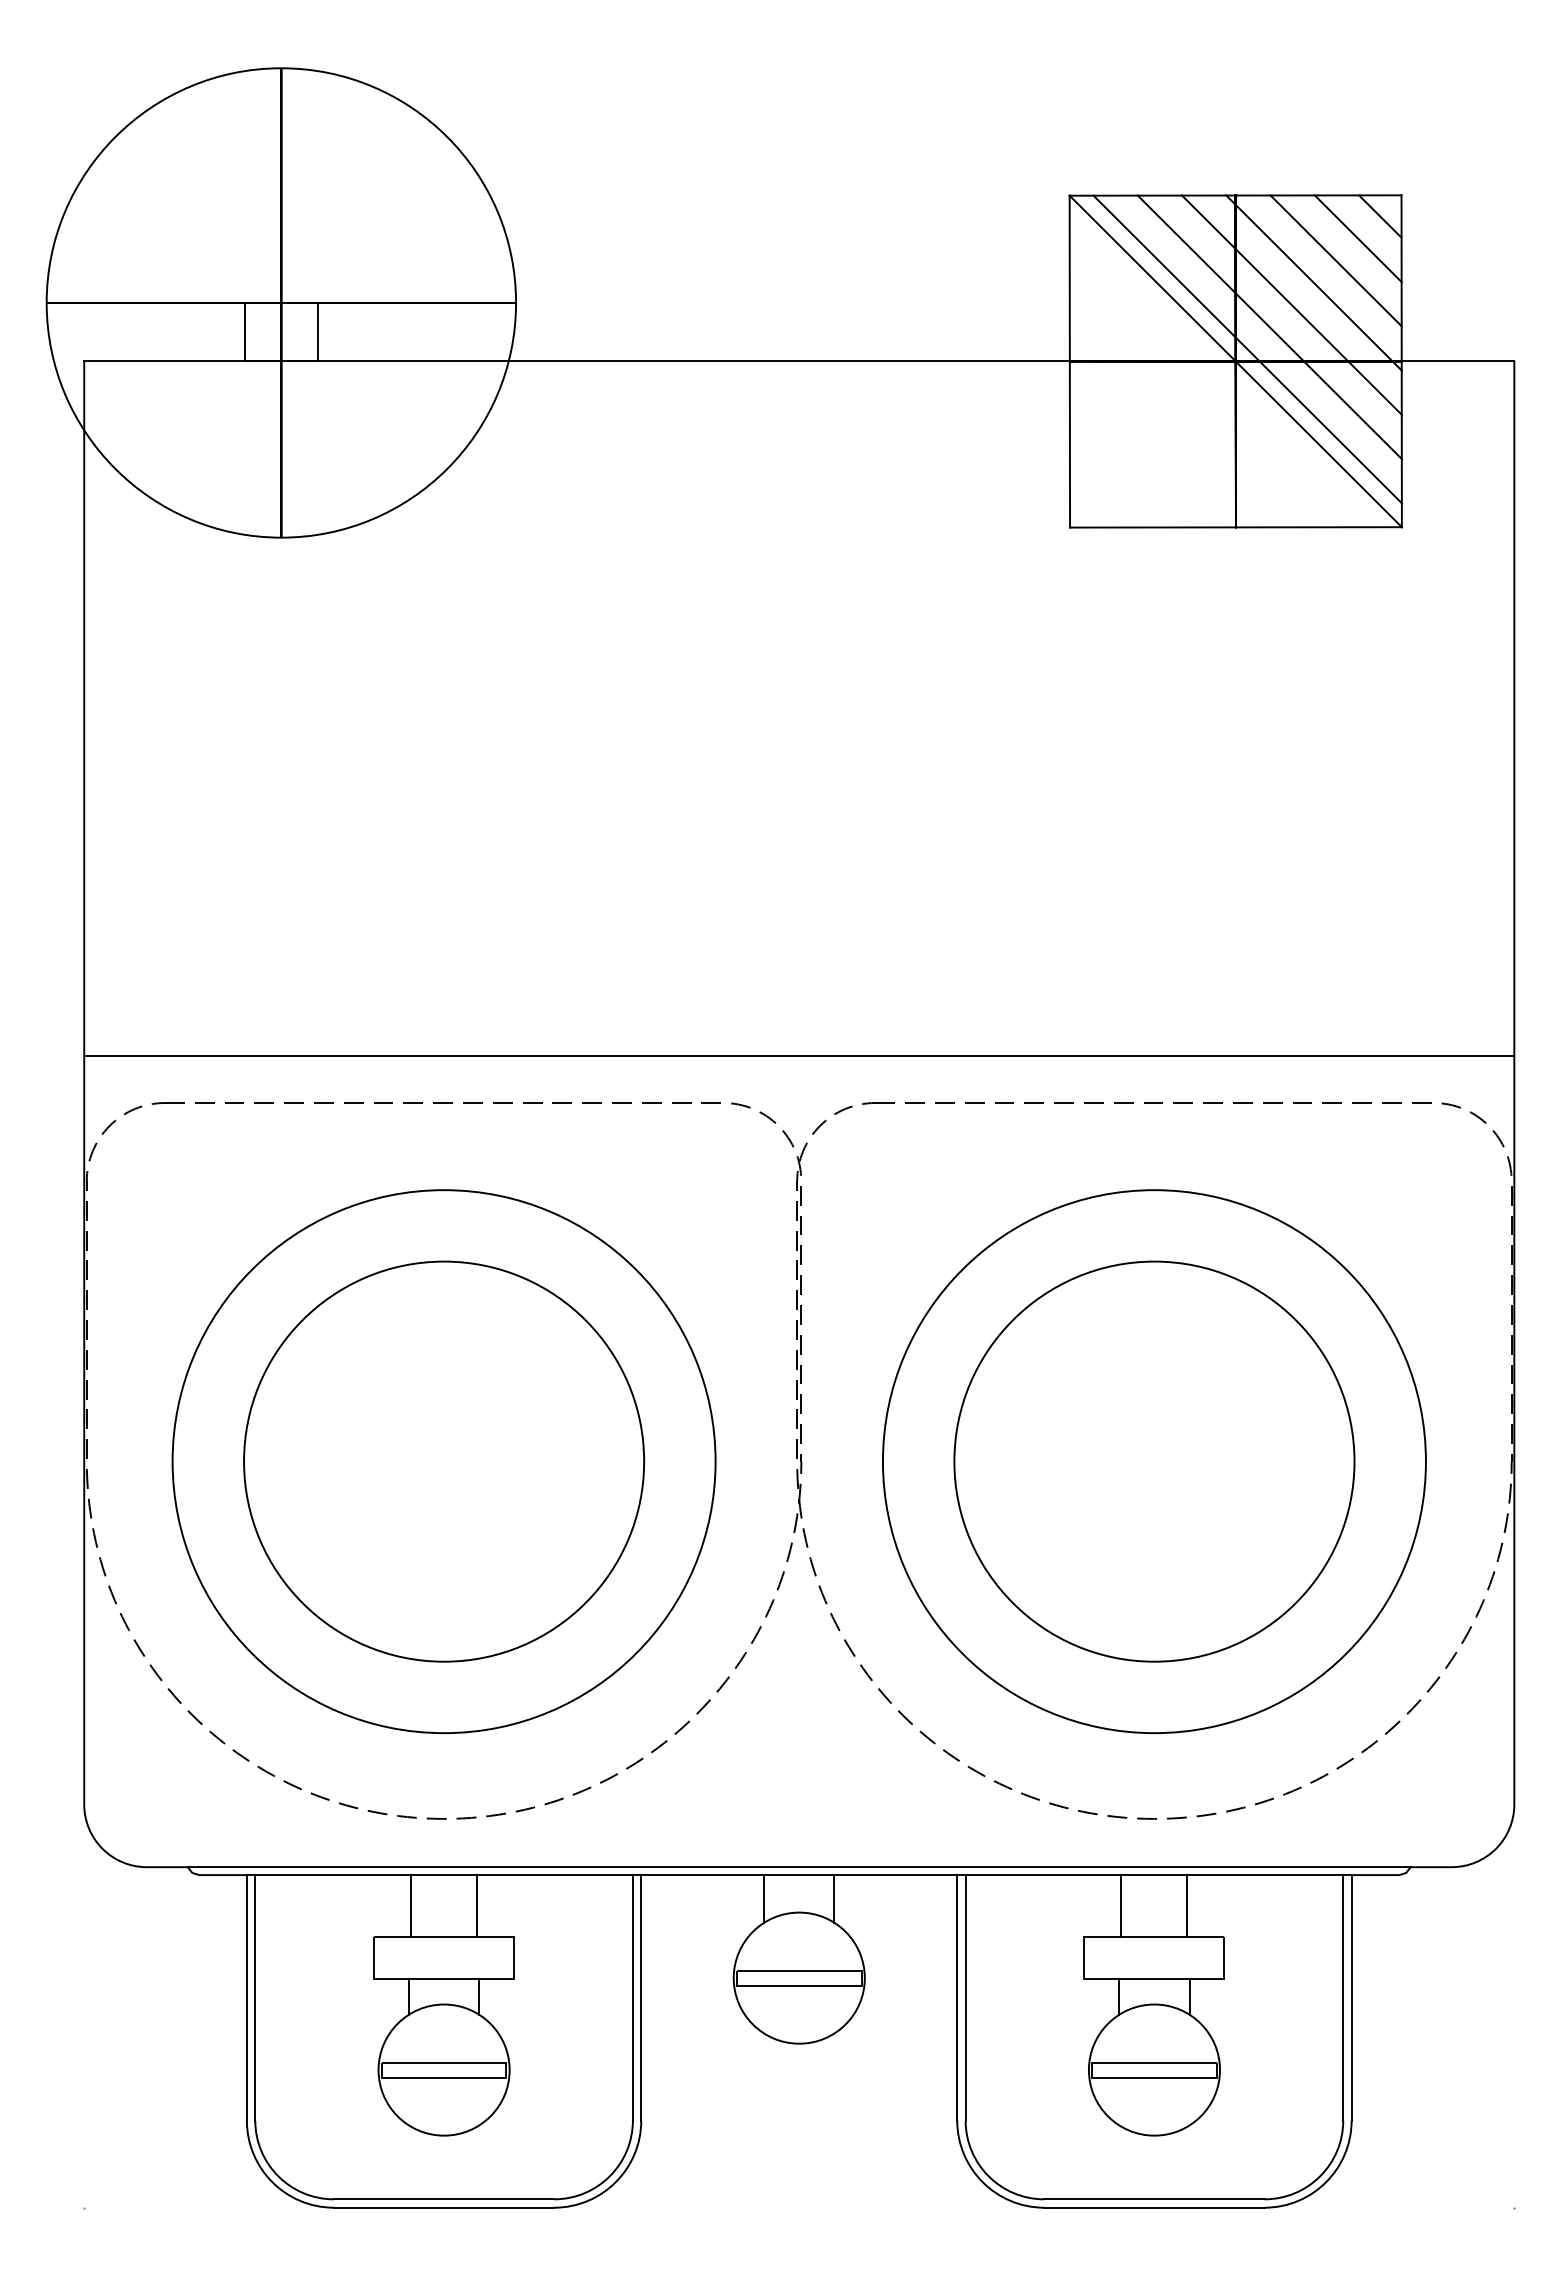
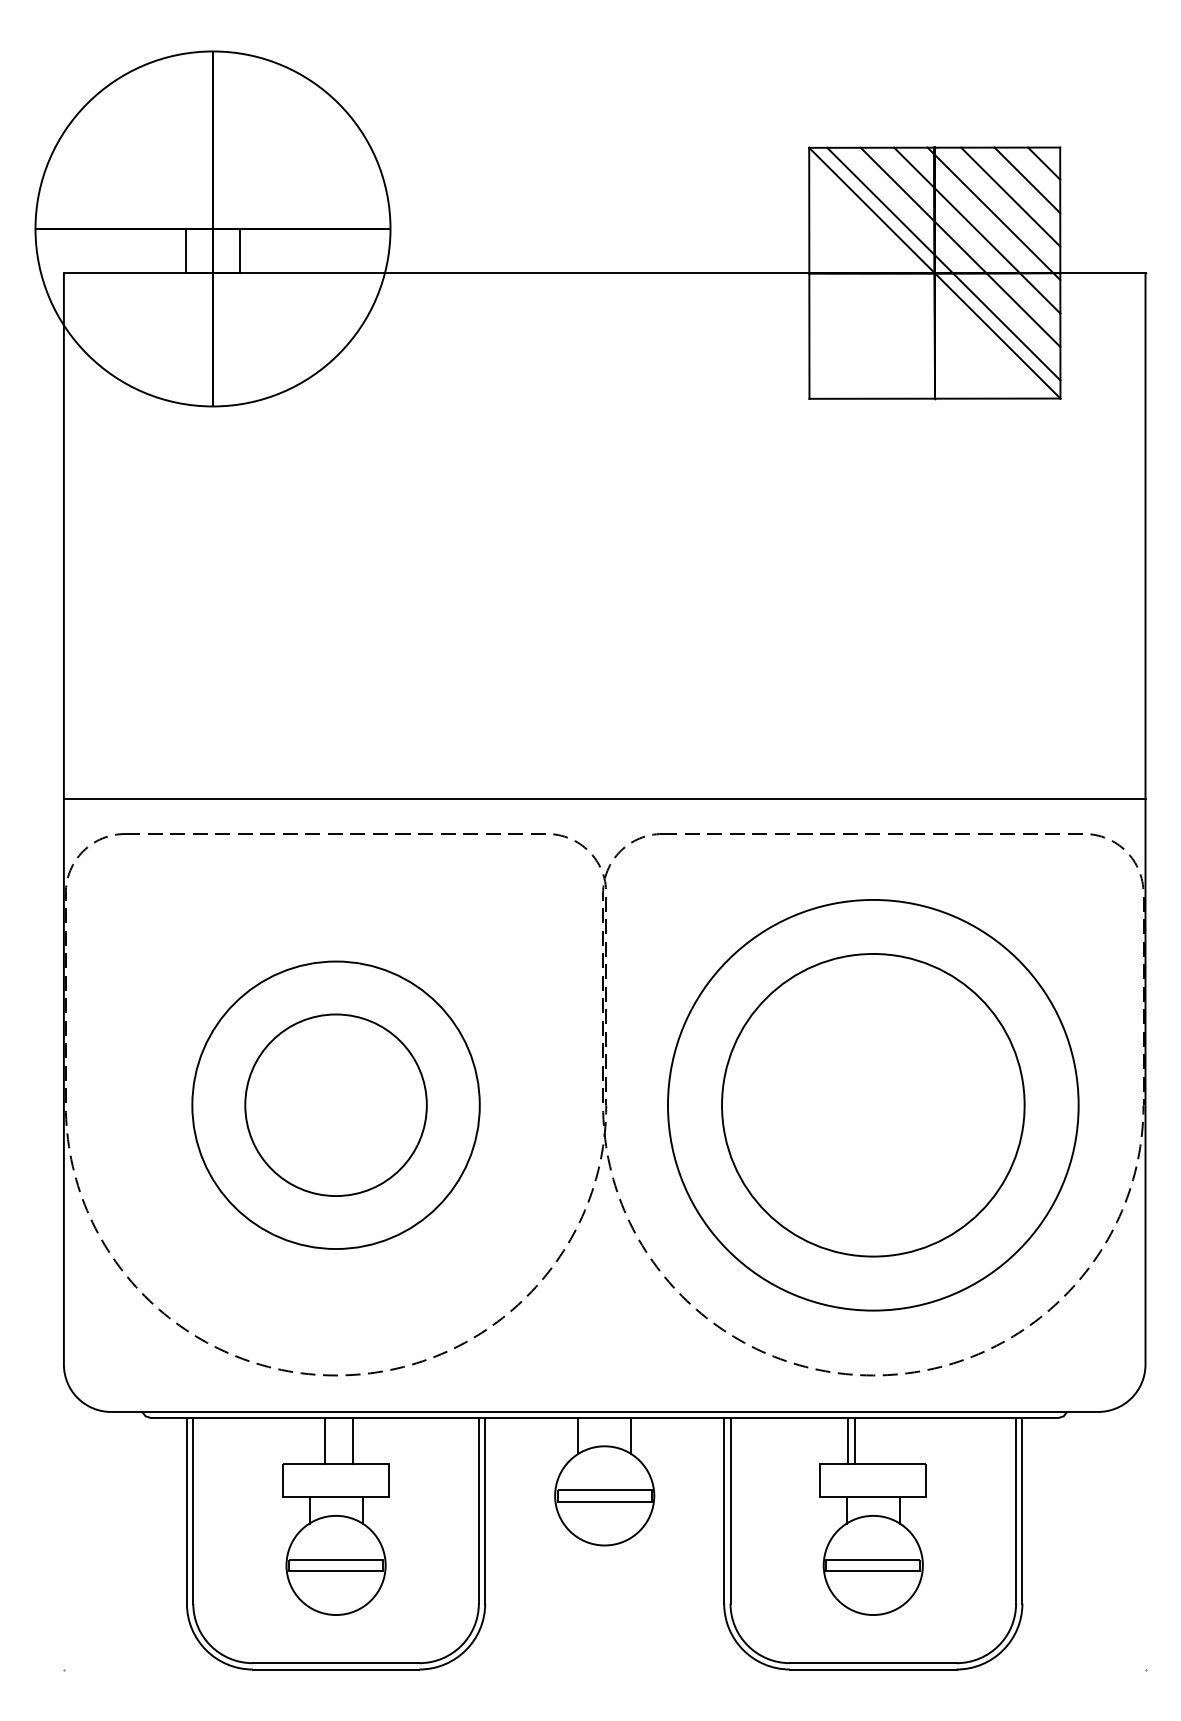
circle: (443, 1461) -> (335, 1105), size x0.7
circle: (444, 1461) -> (336, 1105), size x0.6
line: (411, 1905) -> (353, 1440), moved
line: (477, 1905) -> (325, 1440), moved
line: (1187, 1905) -> (855, 1440), moved

